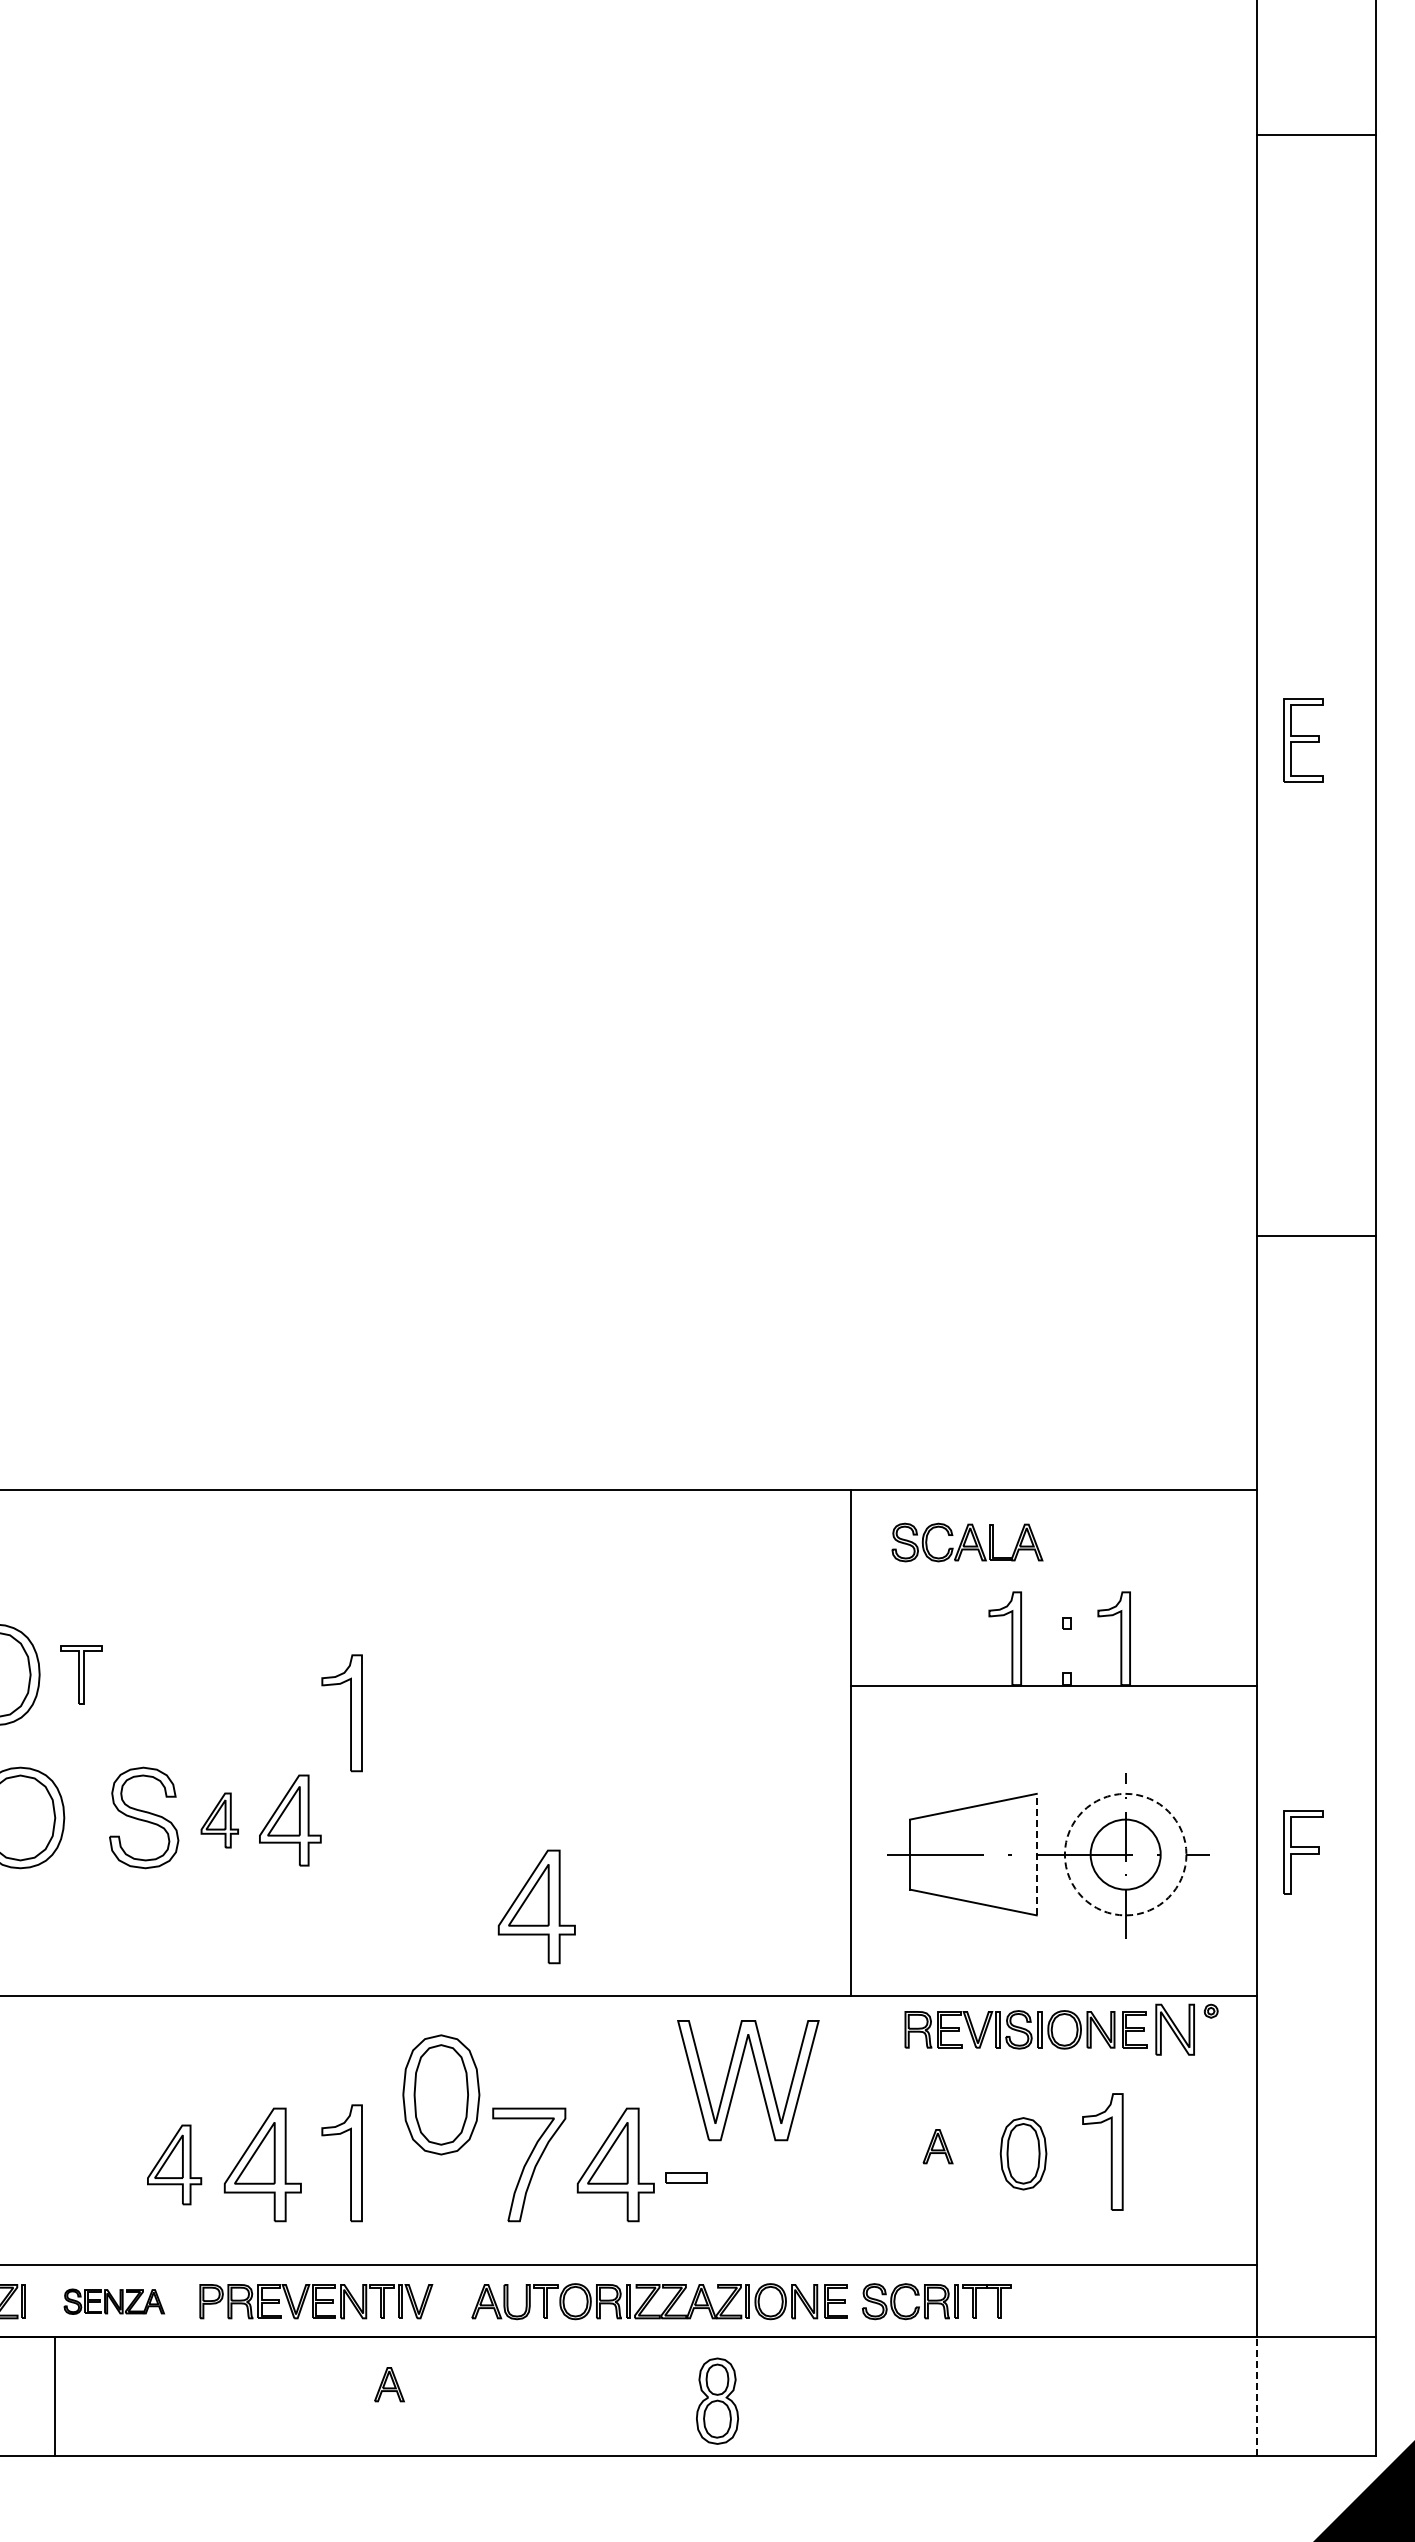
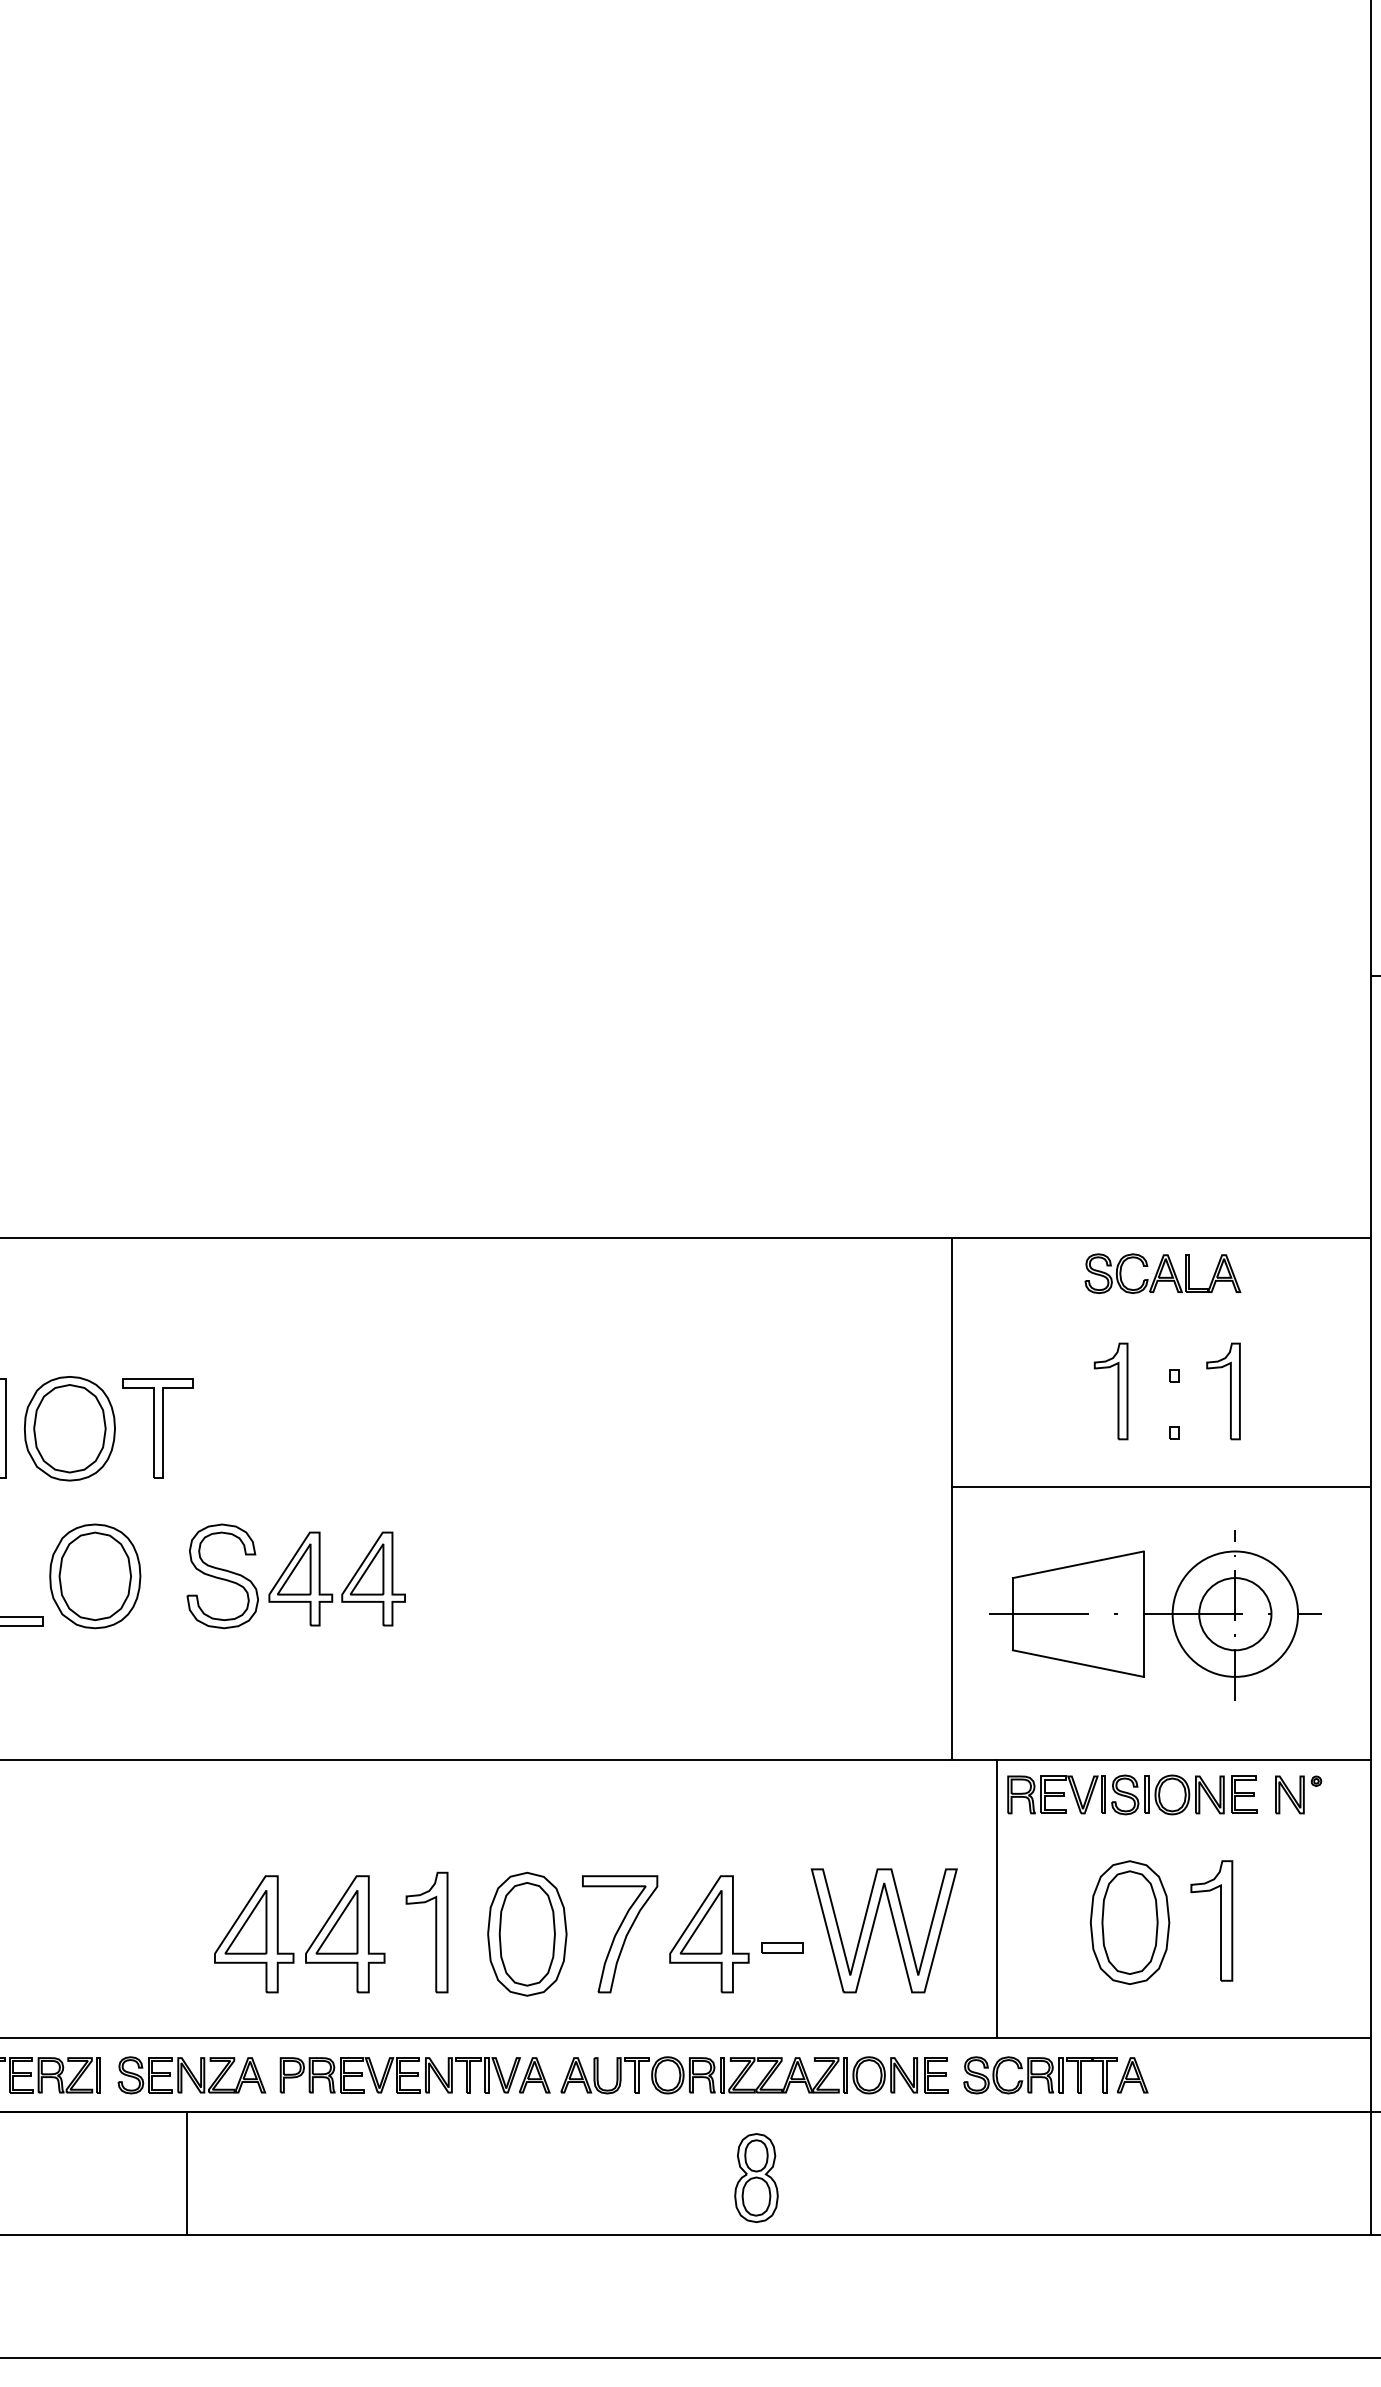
part: (967, 1542) -> (1162, 1273), moved
part: (81, 1674) -> (158, 1428), size x1.67
line: (1053, 1686) -> (1160, 1487), moved
part: (350, 1713) -> (435, 1468), removed
part: (219, 1820) -> (300, 1578), size x1.67
line: (1036, 1854) -> (1143, 1614), dashed -> solid
circle: (1125, 1854) -> (1235, 1614), dashed -> solid
part: (536, 1906) -> (627, 1667), removed
part: (1186, 2029) -> (1298, 1794), size x0.71
part: (758, 2079) -> (894, 1929), moved
part: (441, 2094) -> (527, 1933), moved
line: (894, 2130) -> (996, 1898), added
part: (937, 2146) -> (1132, 2075), moved
part: (1023, 2153) -> (1129, 1922), size x1.67
part: (174, 2164) -> (254, 1933), size x1.43
part: (114, 2301) -> (192, 2075), size x1.43
part: (389, 2384) -> (534, 2075), moved
line: (54, 2396) -> (186, 2173), moved
line: (1256, 2396) -> (1370, 2173), dashed -> solid
part: (717, 2400) -> (756, 2177), moved

